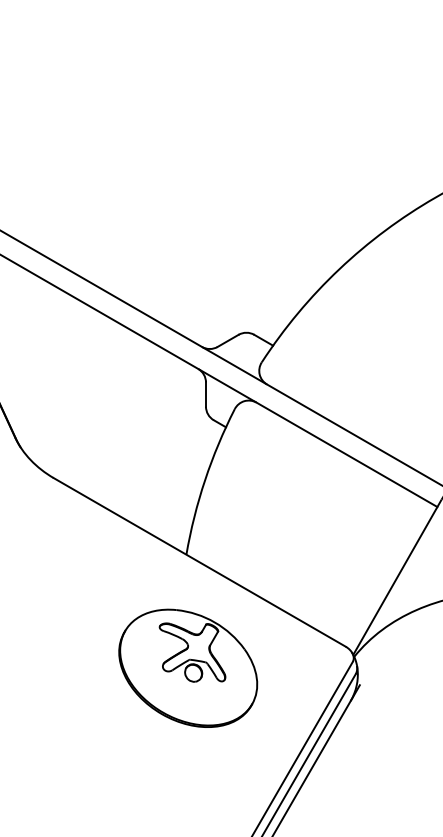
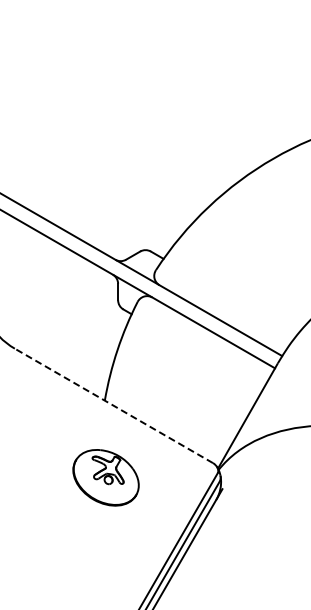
line: (199, 561) -> (113, 405), solid -> dashed
part: (187, 668) -> (105, 477), size x0.7

